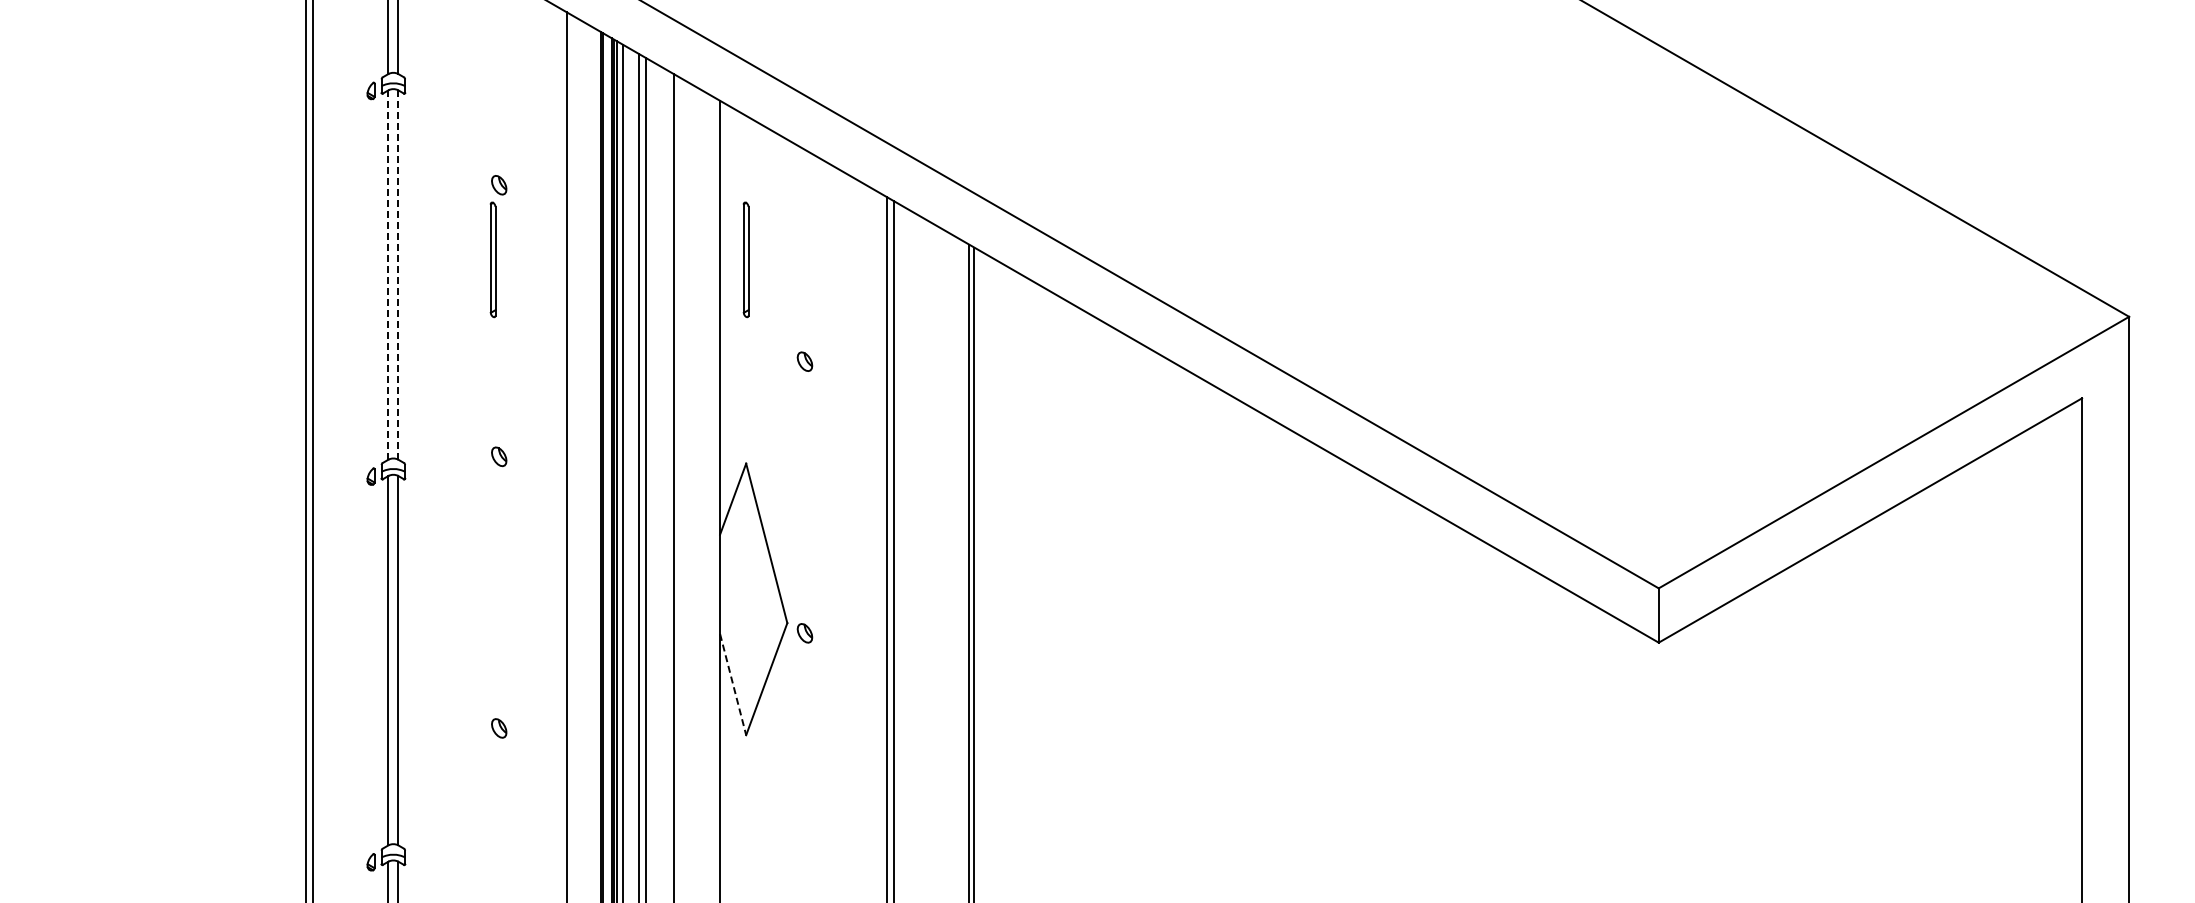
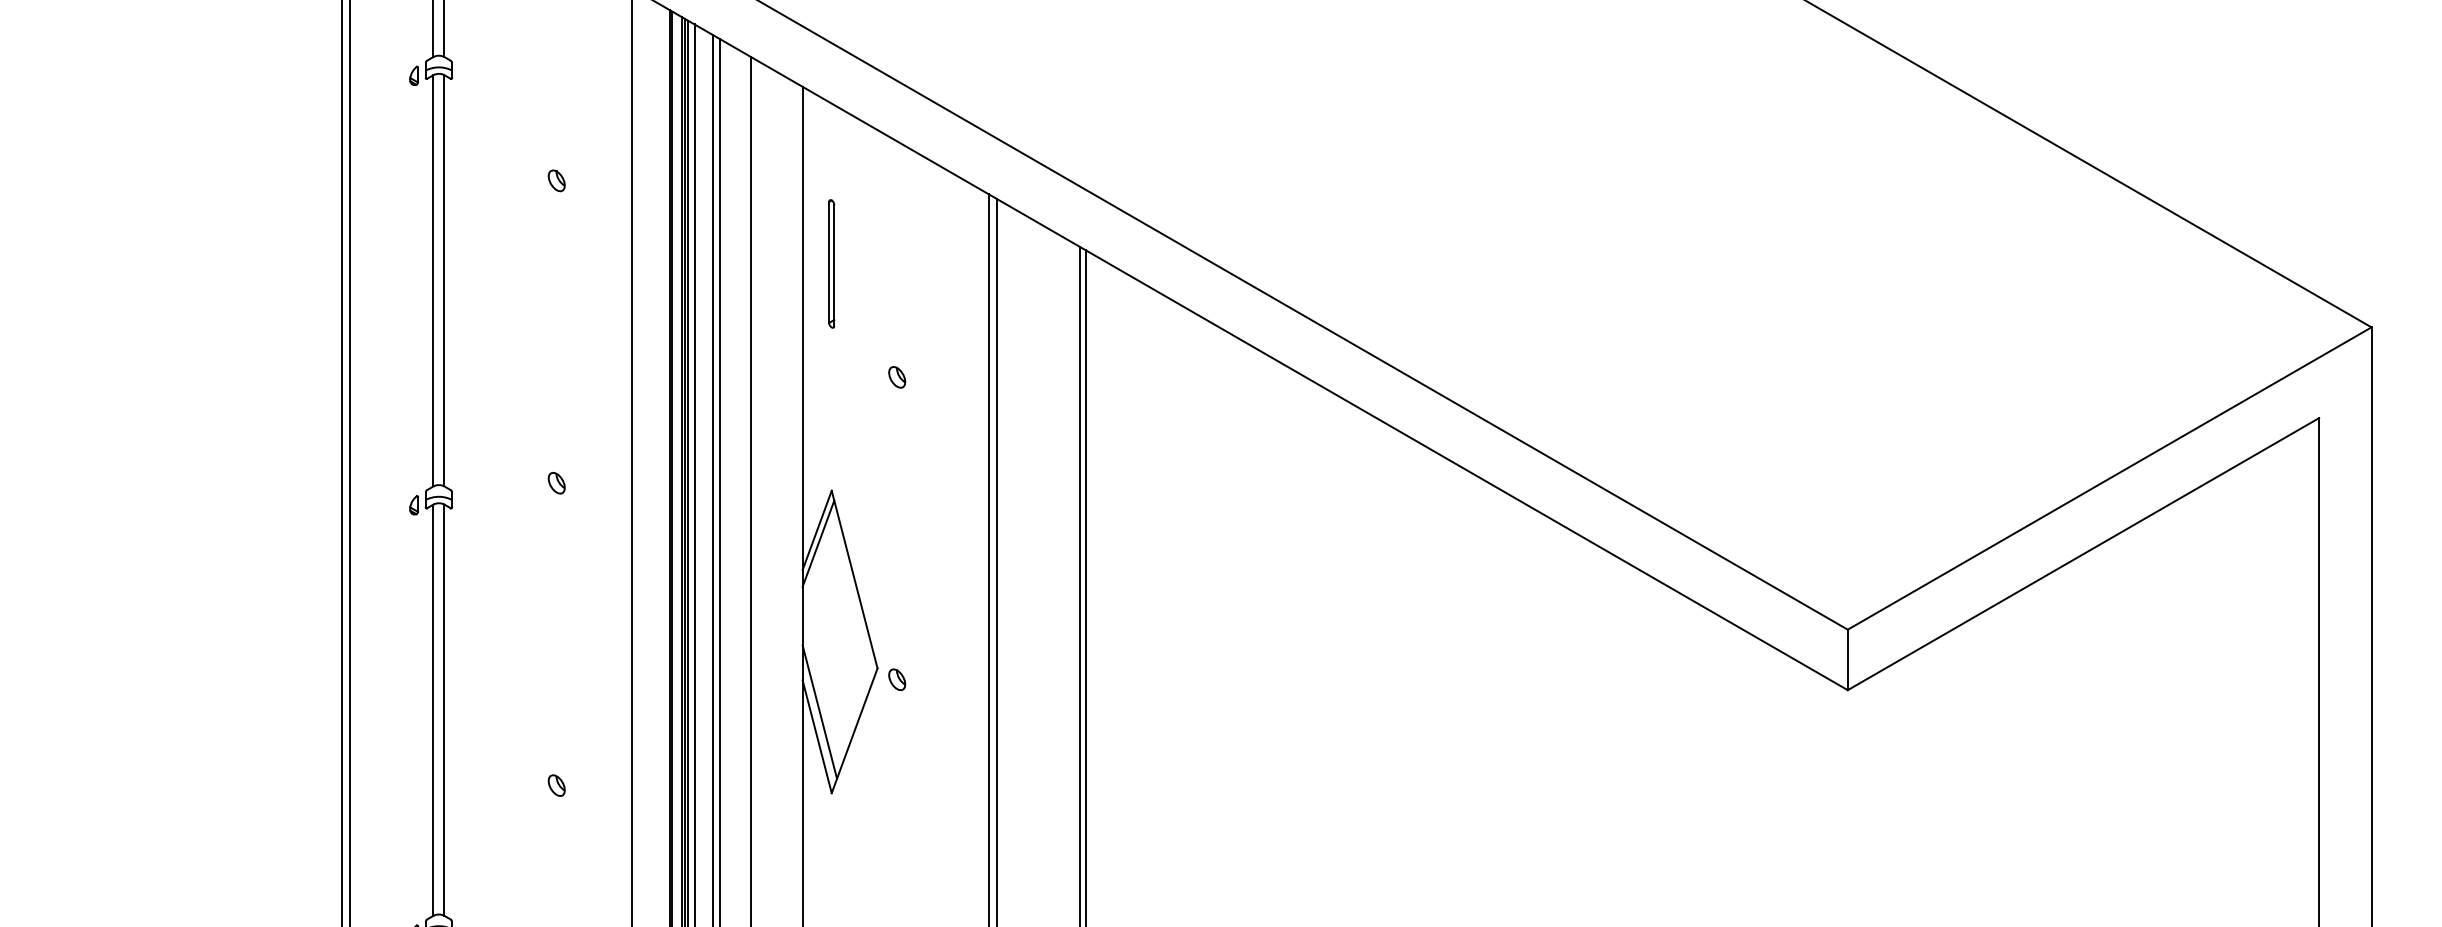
part: (492, 259) -> (549, 263), removed
line: (388, 275) -> (433, 281), dashed -> solid
line: (398, 275) -> (444, 281), dashed -> solid
line: (734, 510) -> (818, 543), added
line: (735, 662) -> (819, 712), added
line: (733, 685) -> (817, 737), dashed -> solid

